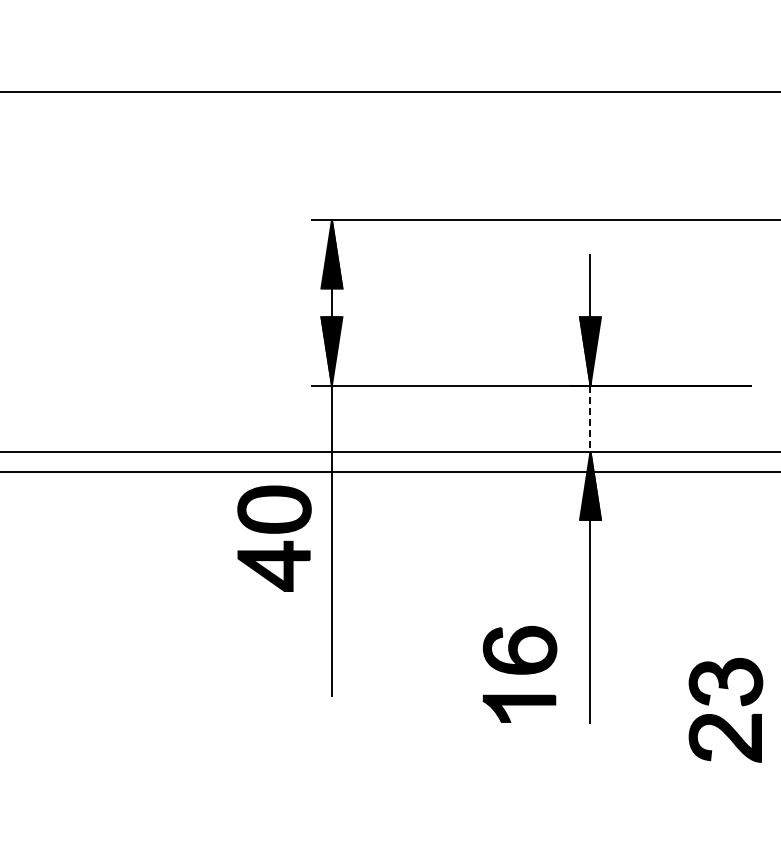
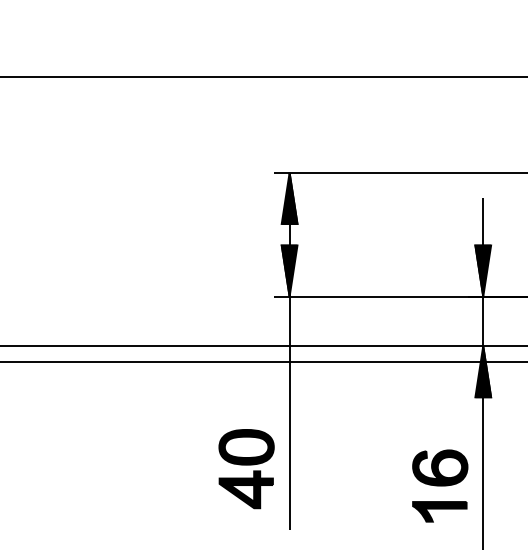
line: (590, 419) -> (483, 322), dashed -> solid
part: (274, 538) -> (246, 468), moved
part: (519, 674) -> (439, 486), moved

